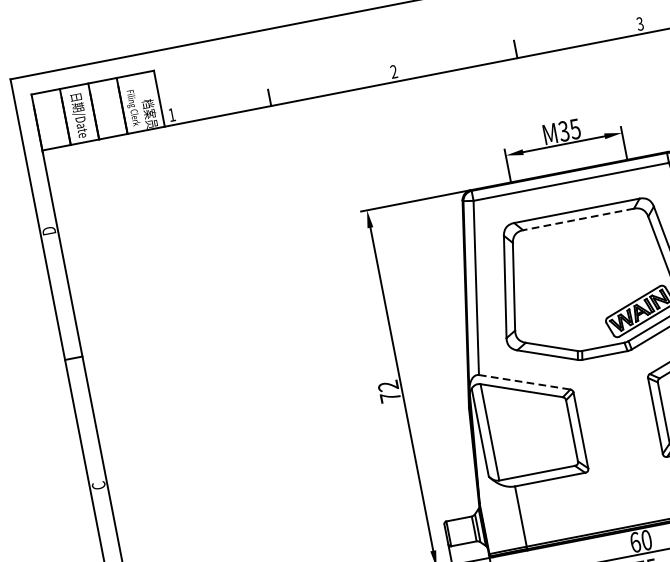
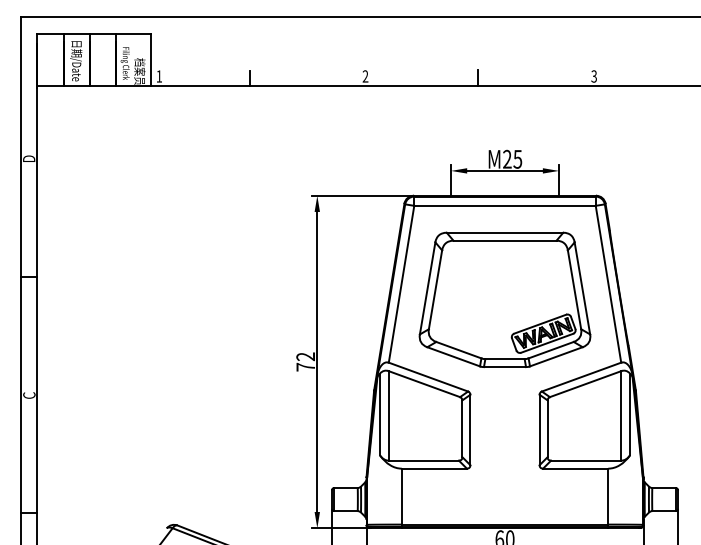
text: (564, 131) -> (507, 159), M35 -> M25
line: (577, 219) -> (504, 240), dashed -> solid
line: (524, 382) -> (428, 377), dashed -> solid

